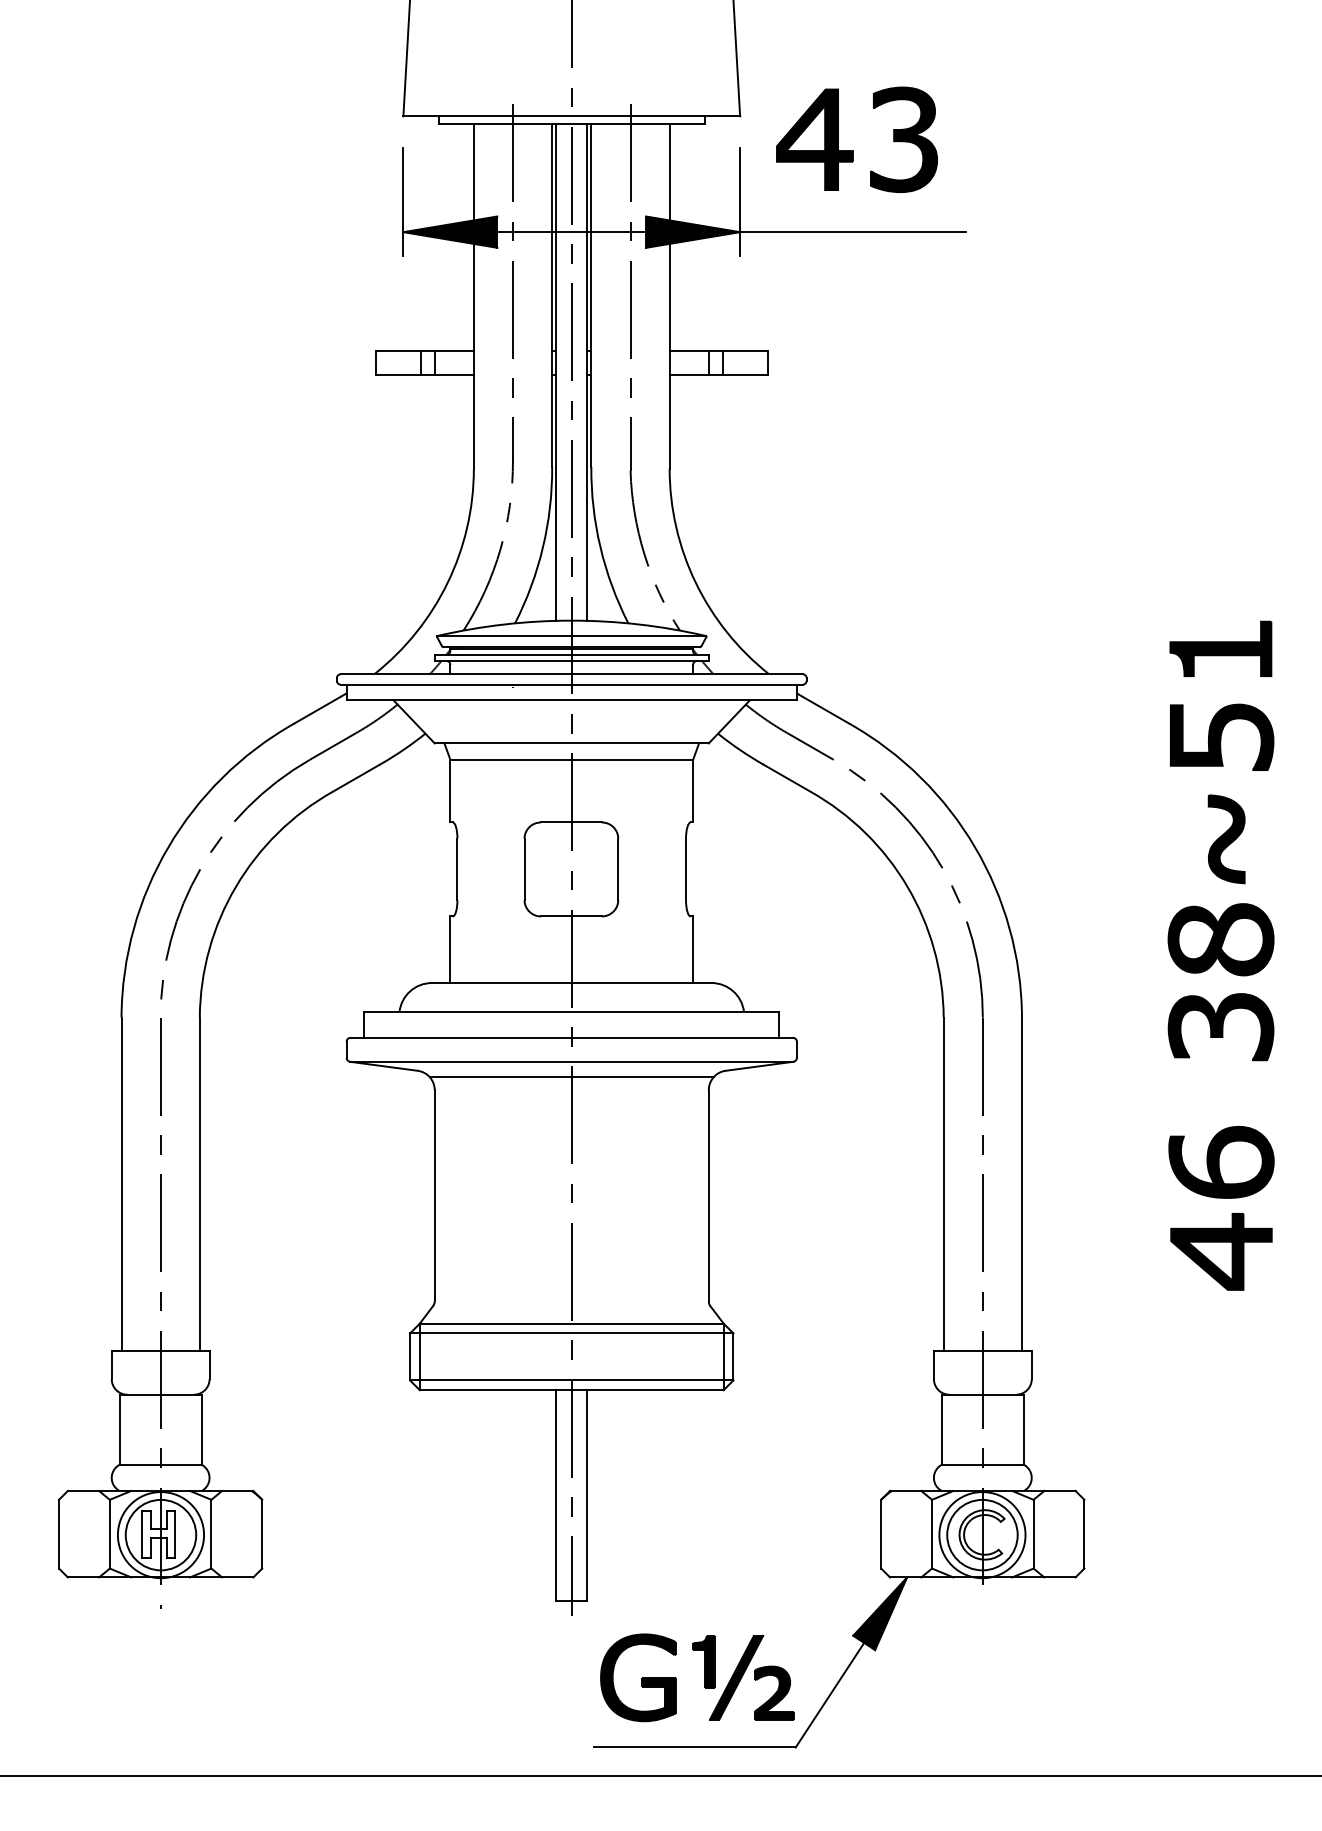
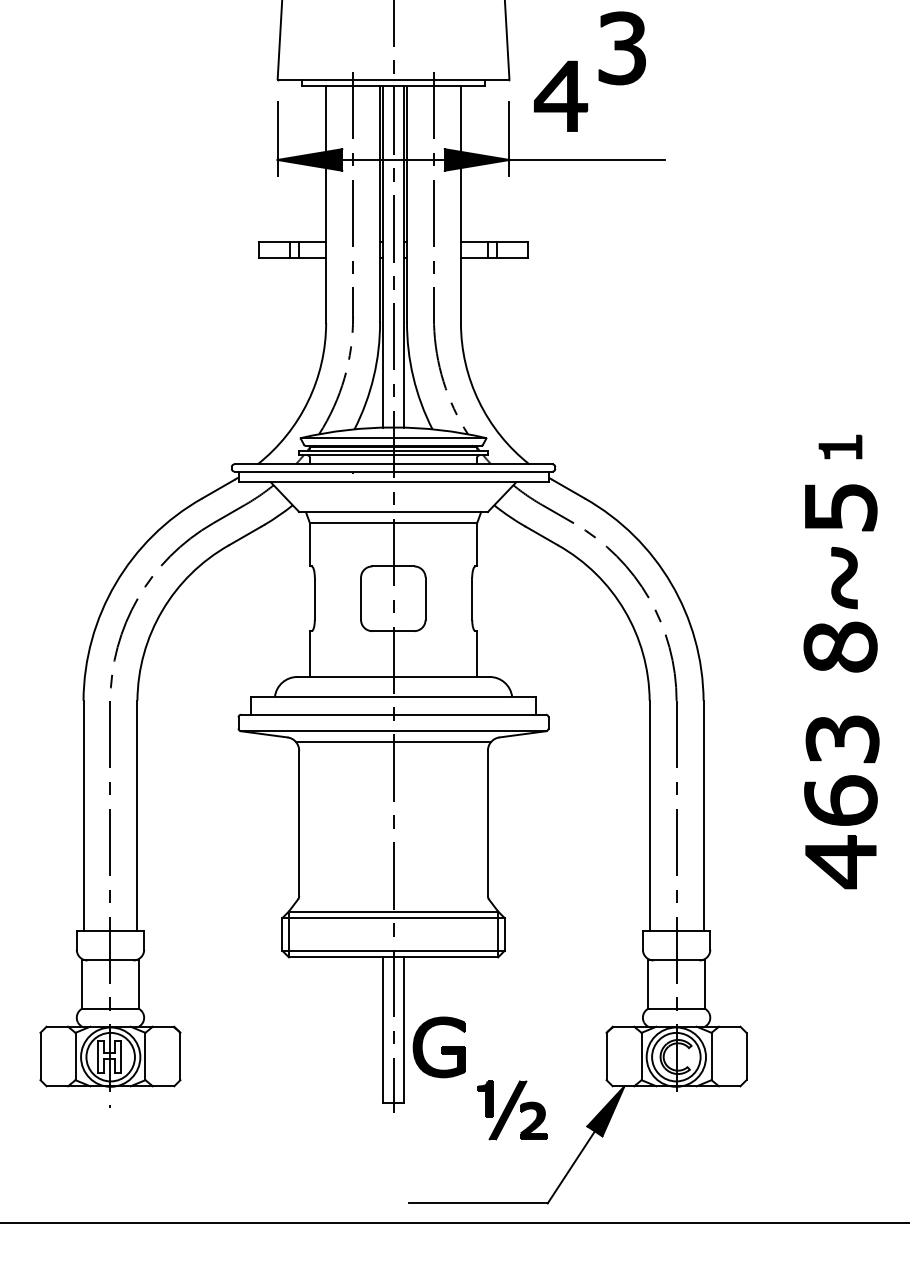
part: (902, 139) -> (621, 48), moved
part: (1220, 648) -> (840, 446), size x0.6
part: (1220, 1025) -> (842, 738), moved
part: (637, 1677) -> (438, 1047), moved
part: (743, 1677) -> (512, 1110), moved

